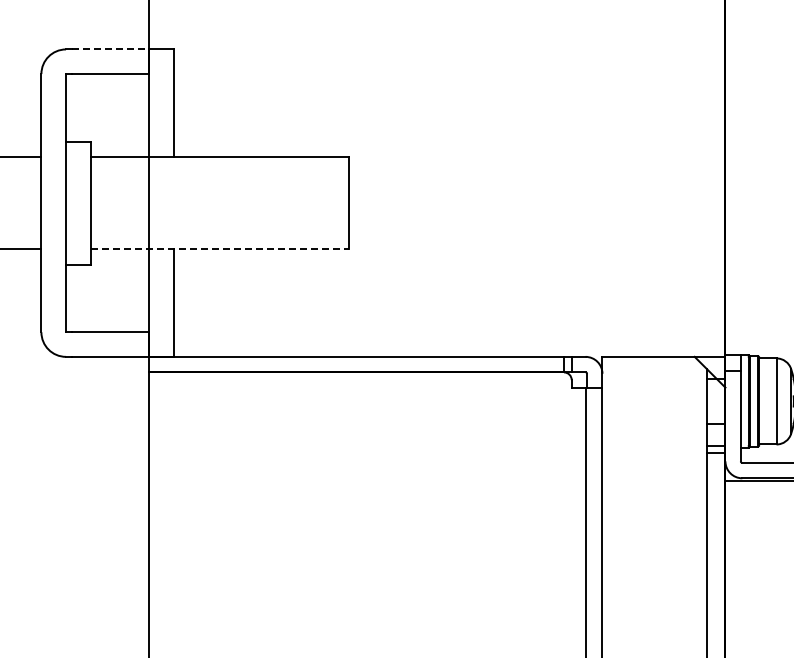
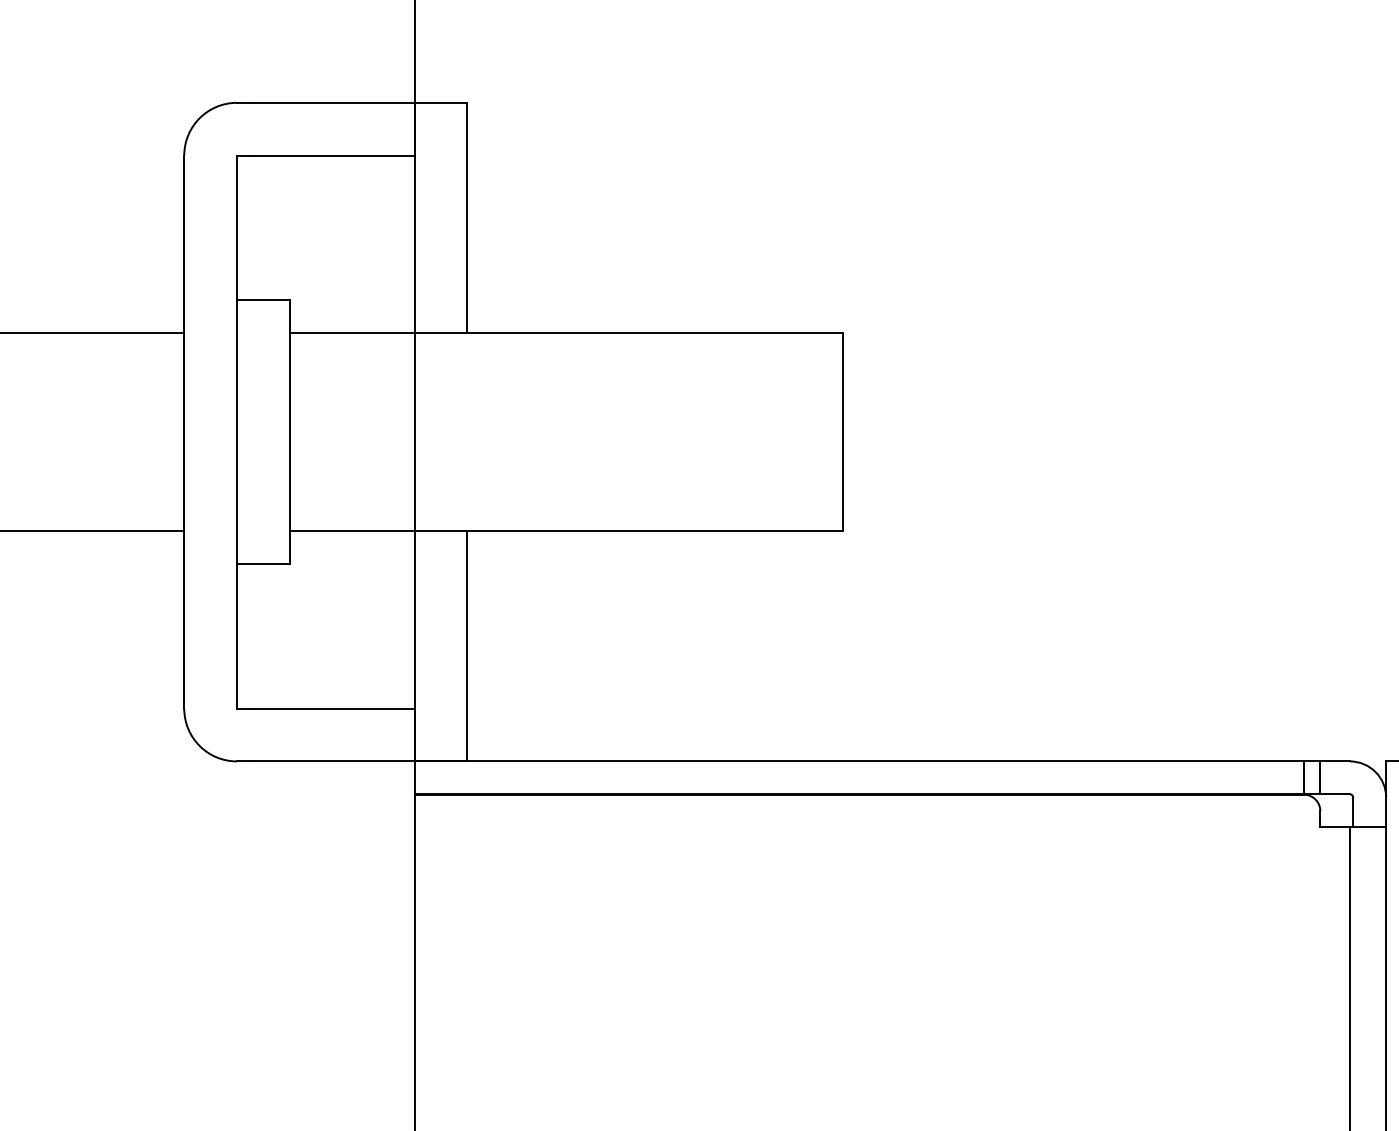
line: (111, 49) -> (334, 102), dashed -> solid
line: (220, 249) -> (567, 531), dashed -> solid

